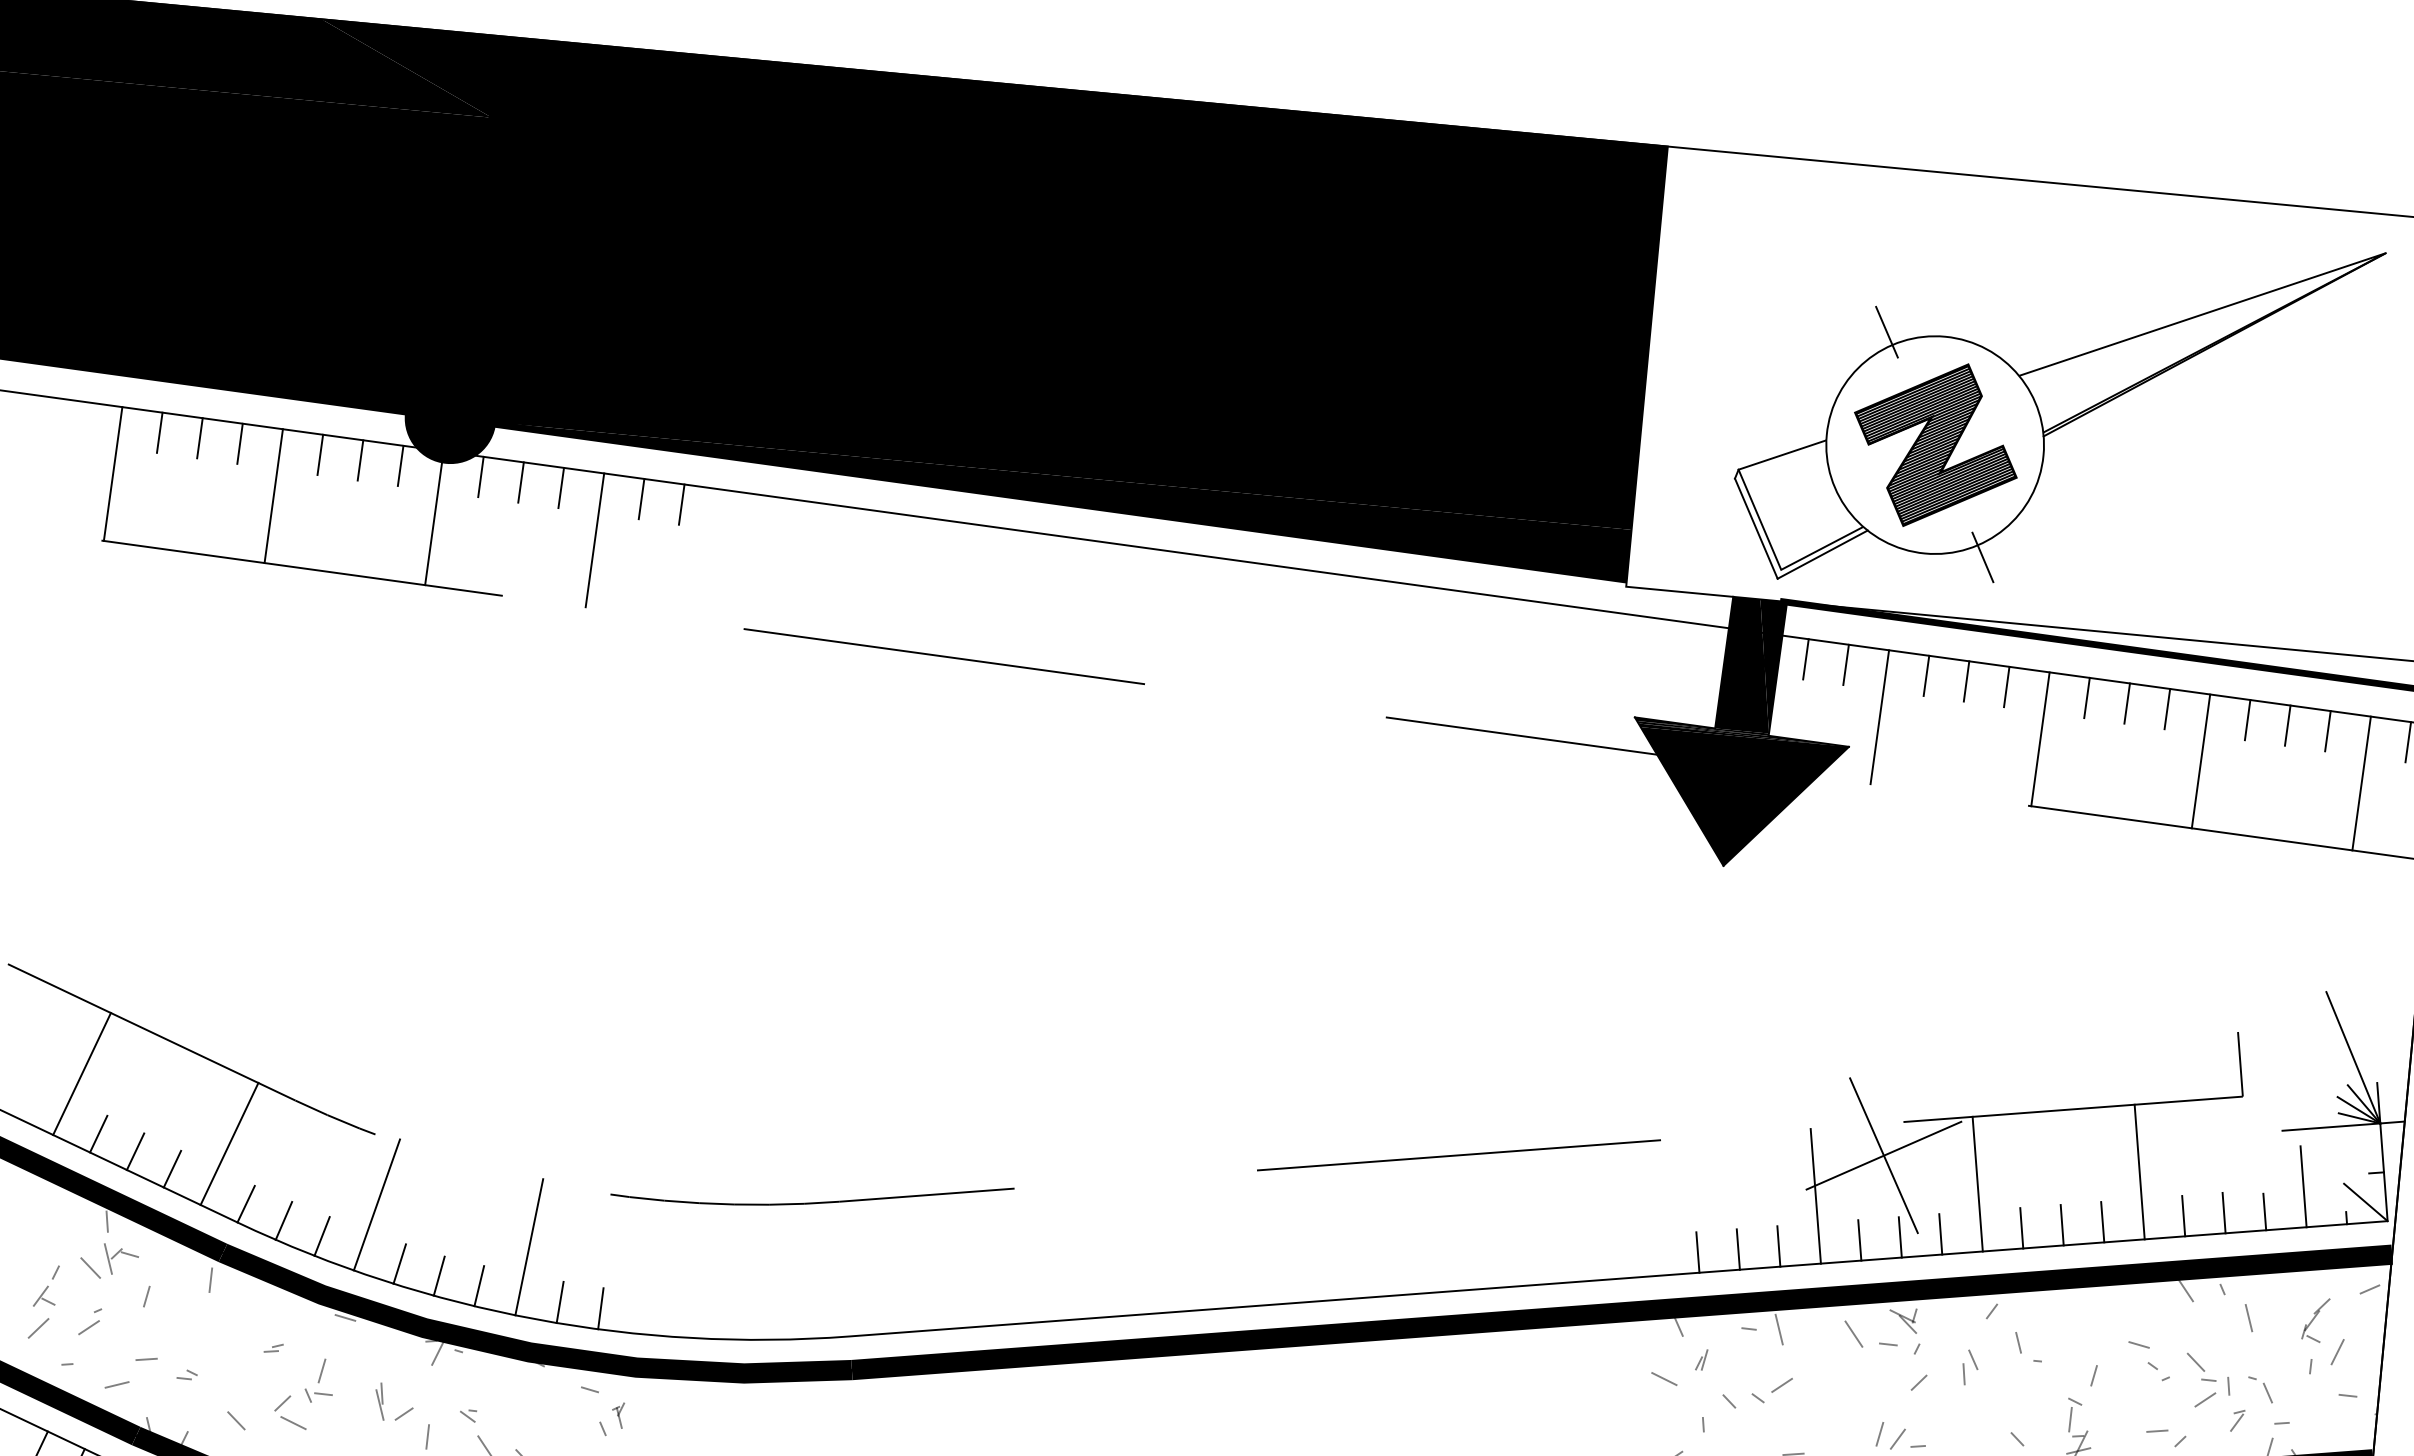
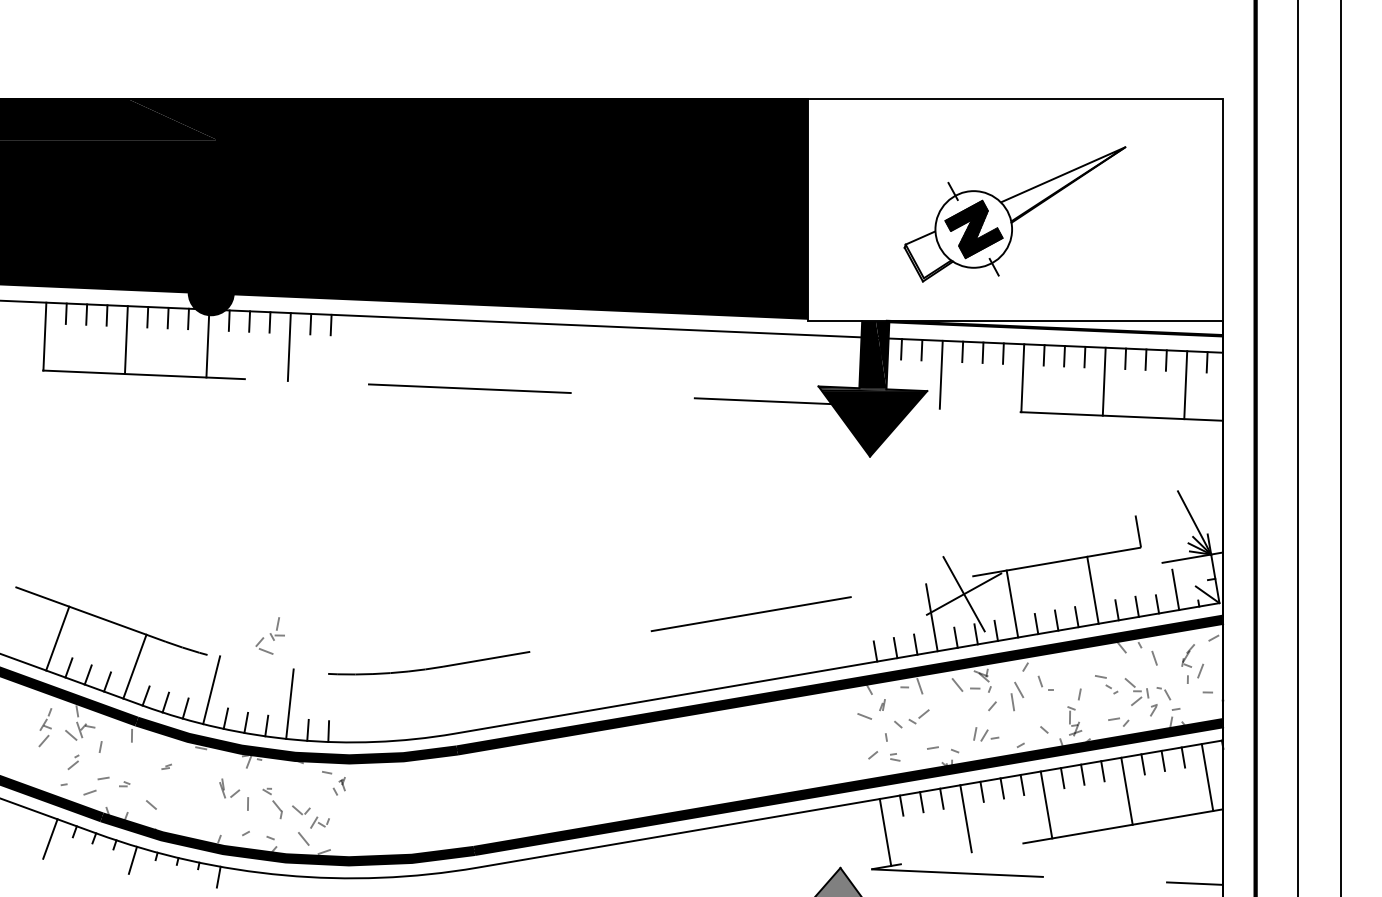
part: (2054, 413) -> (1014, 214), size x0.7
part: (42, 1301) -> (44, 727), moved
part: (1970, 1366) -> (1017, 695), size x1.6
part: (303, 1392) -> (269, 635), moved

